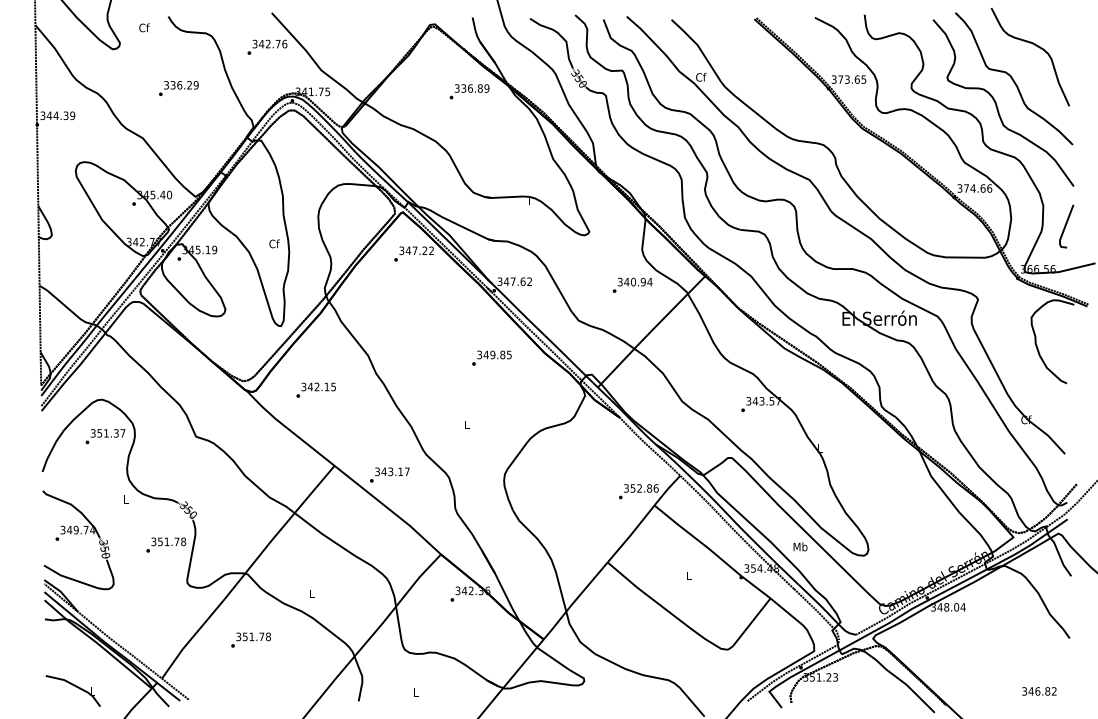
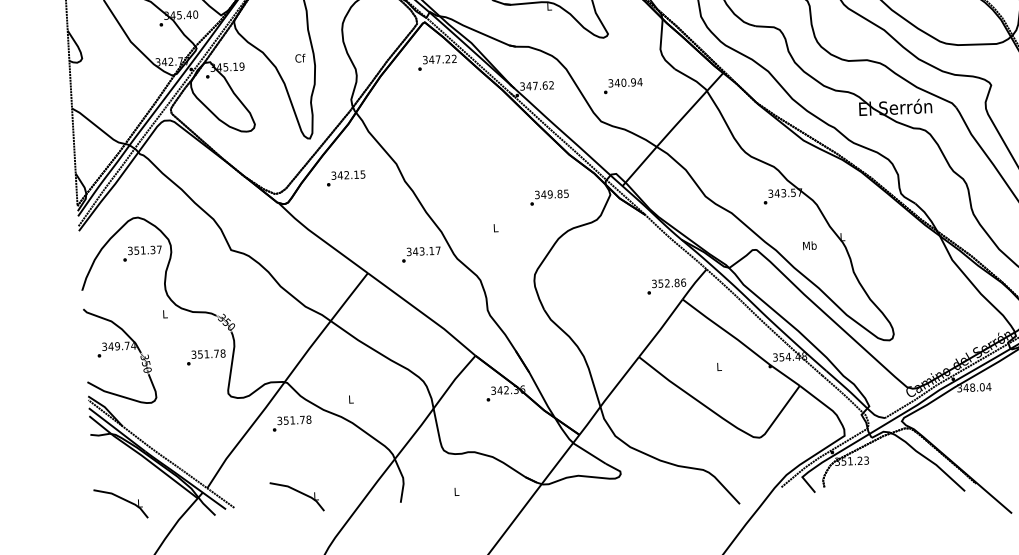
text: (632, 284) -> (623, 85), moved
text: (491, 357) -> (549, 196), moved
text: (315, 389) -> (345, 177), moved
text: (389, 474) -> (420, 254), moved
text: (800, 546) -> (809, 245), moved
text: (250, 639) -> (291, 423), moved
part: (252, 690) -> (296, 496), added

